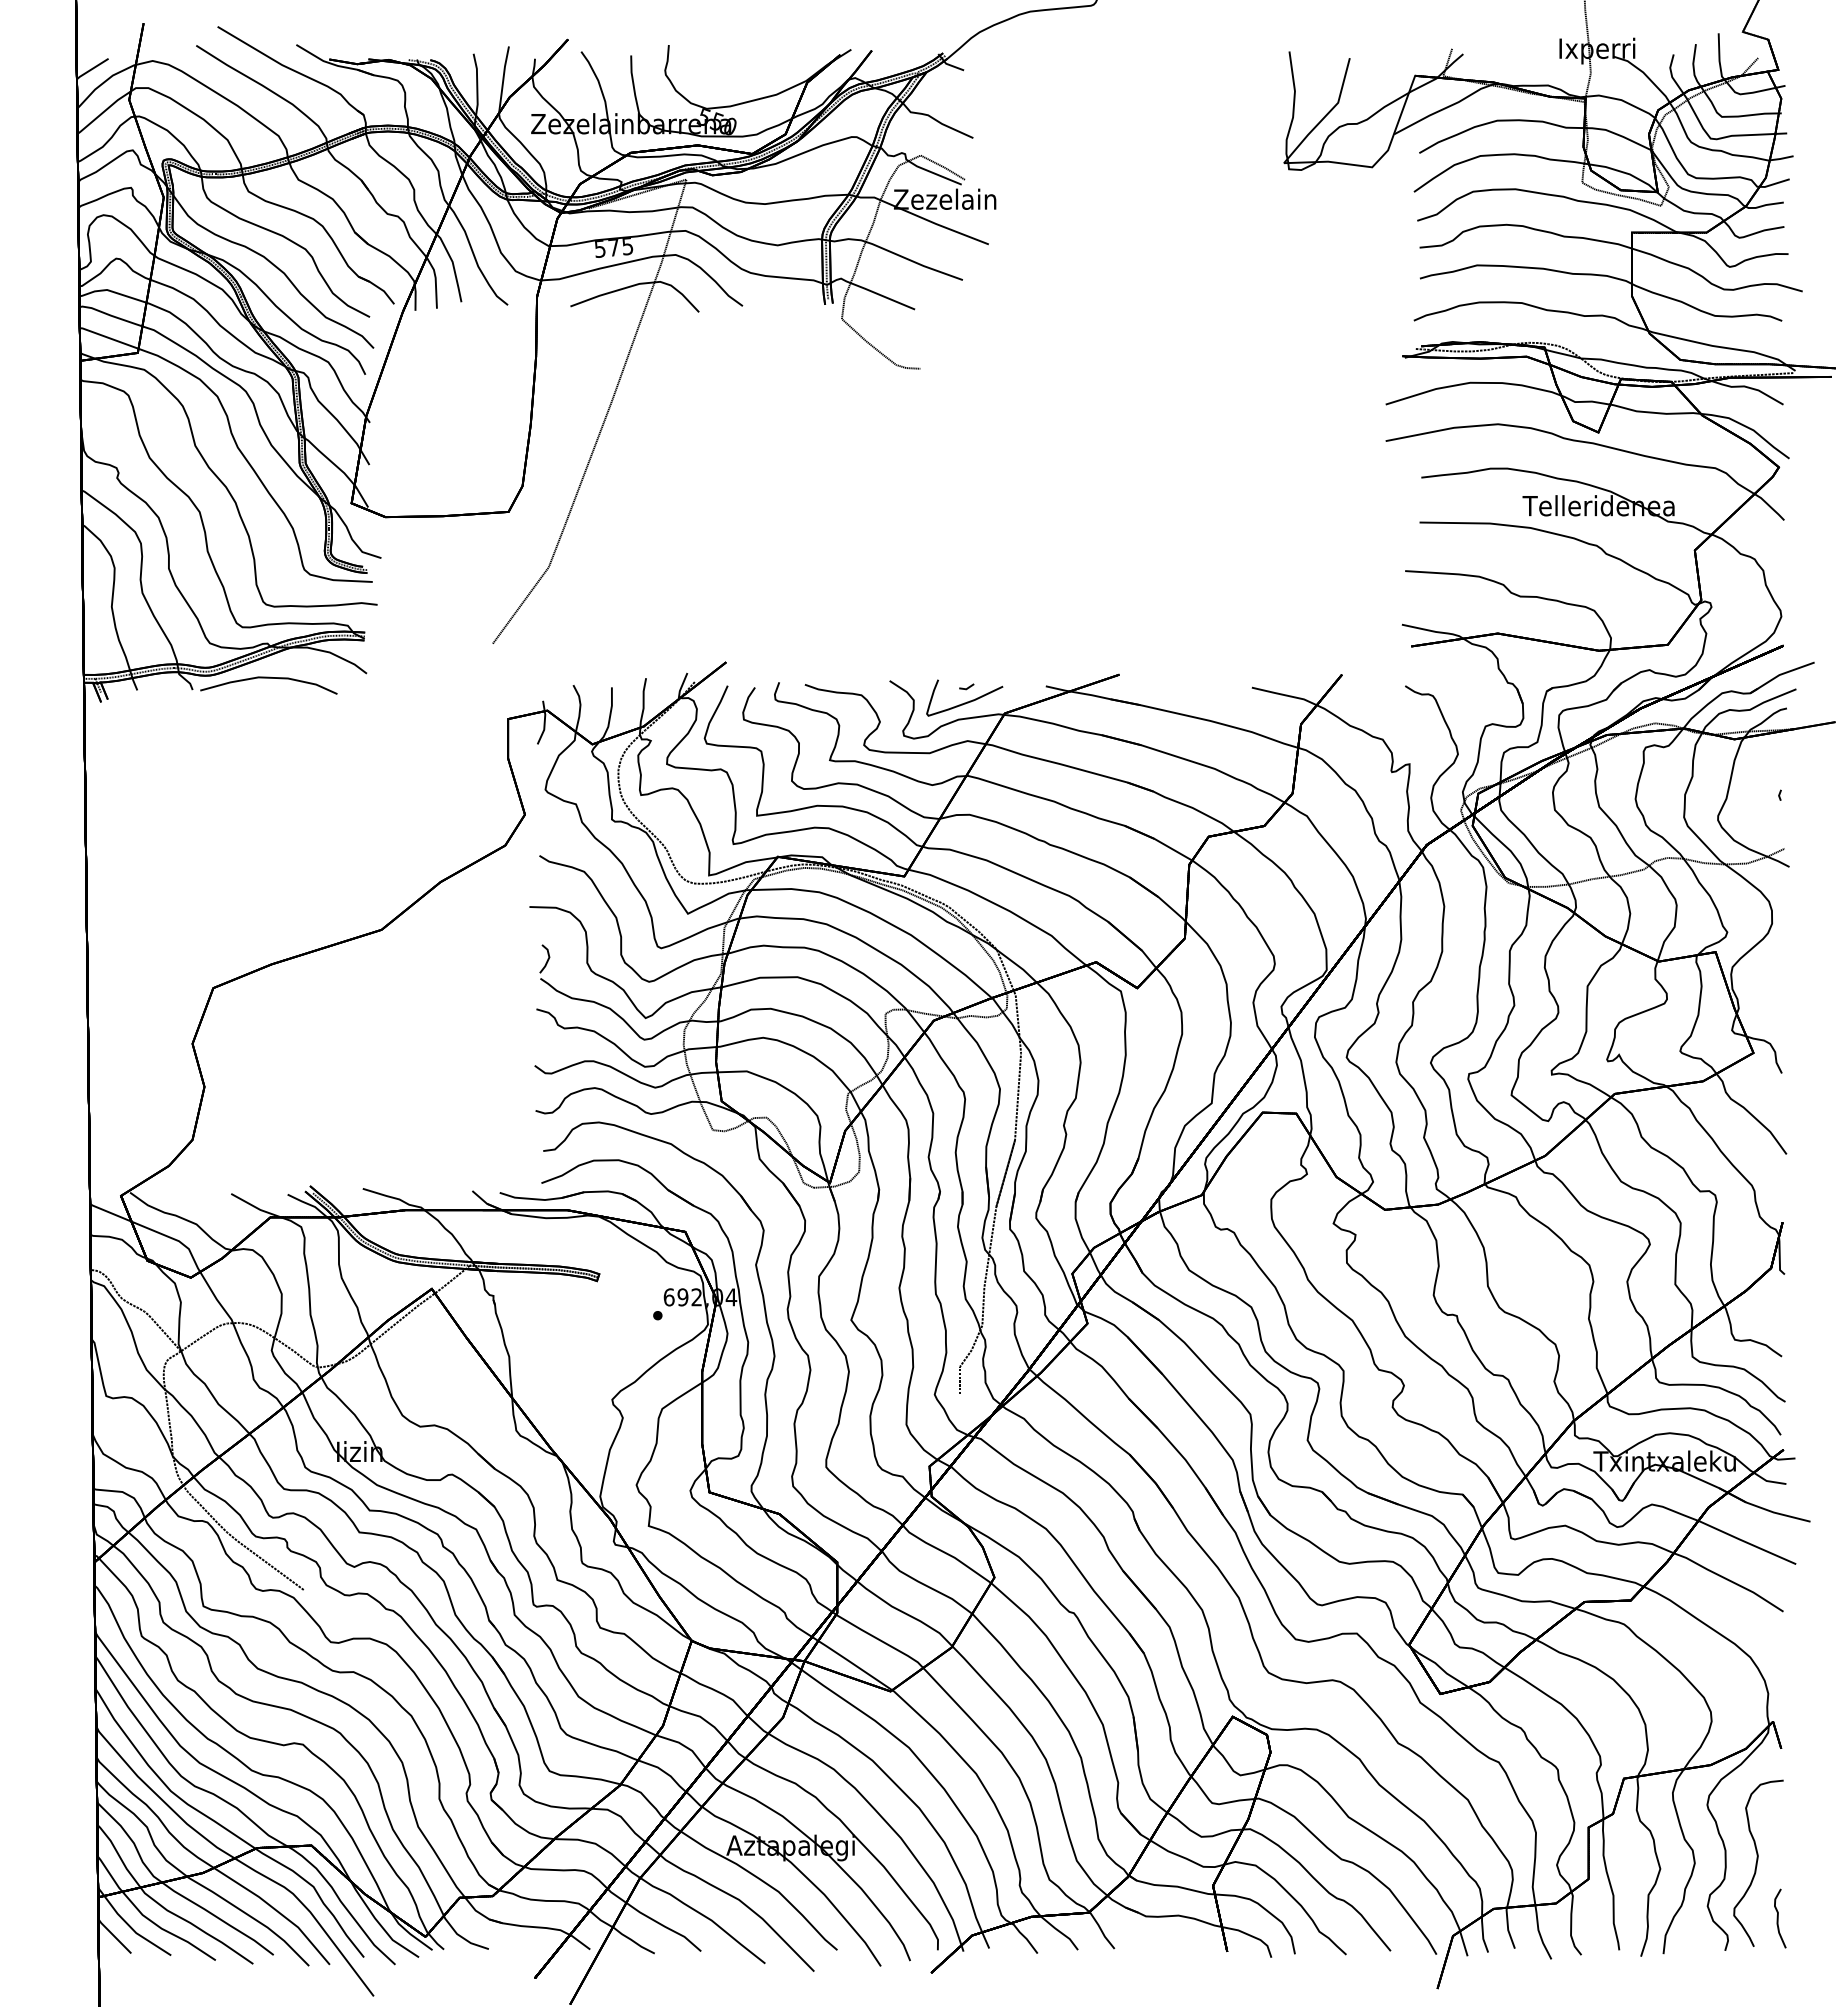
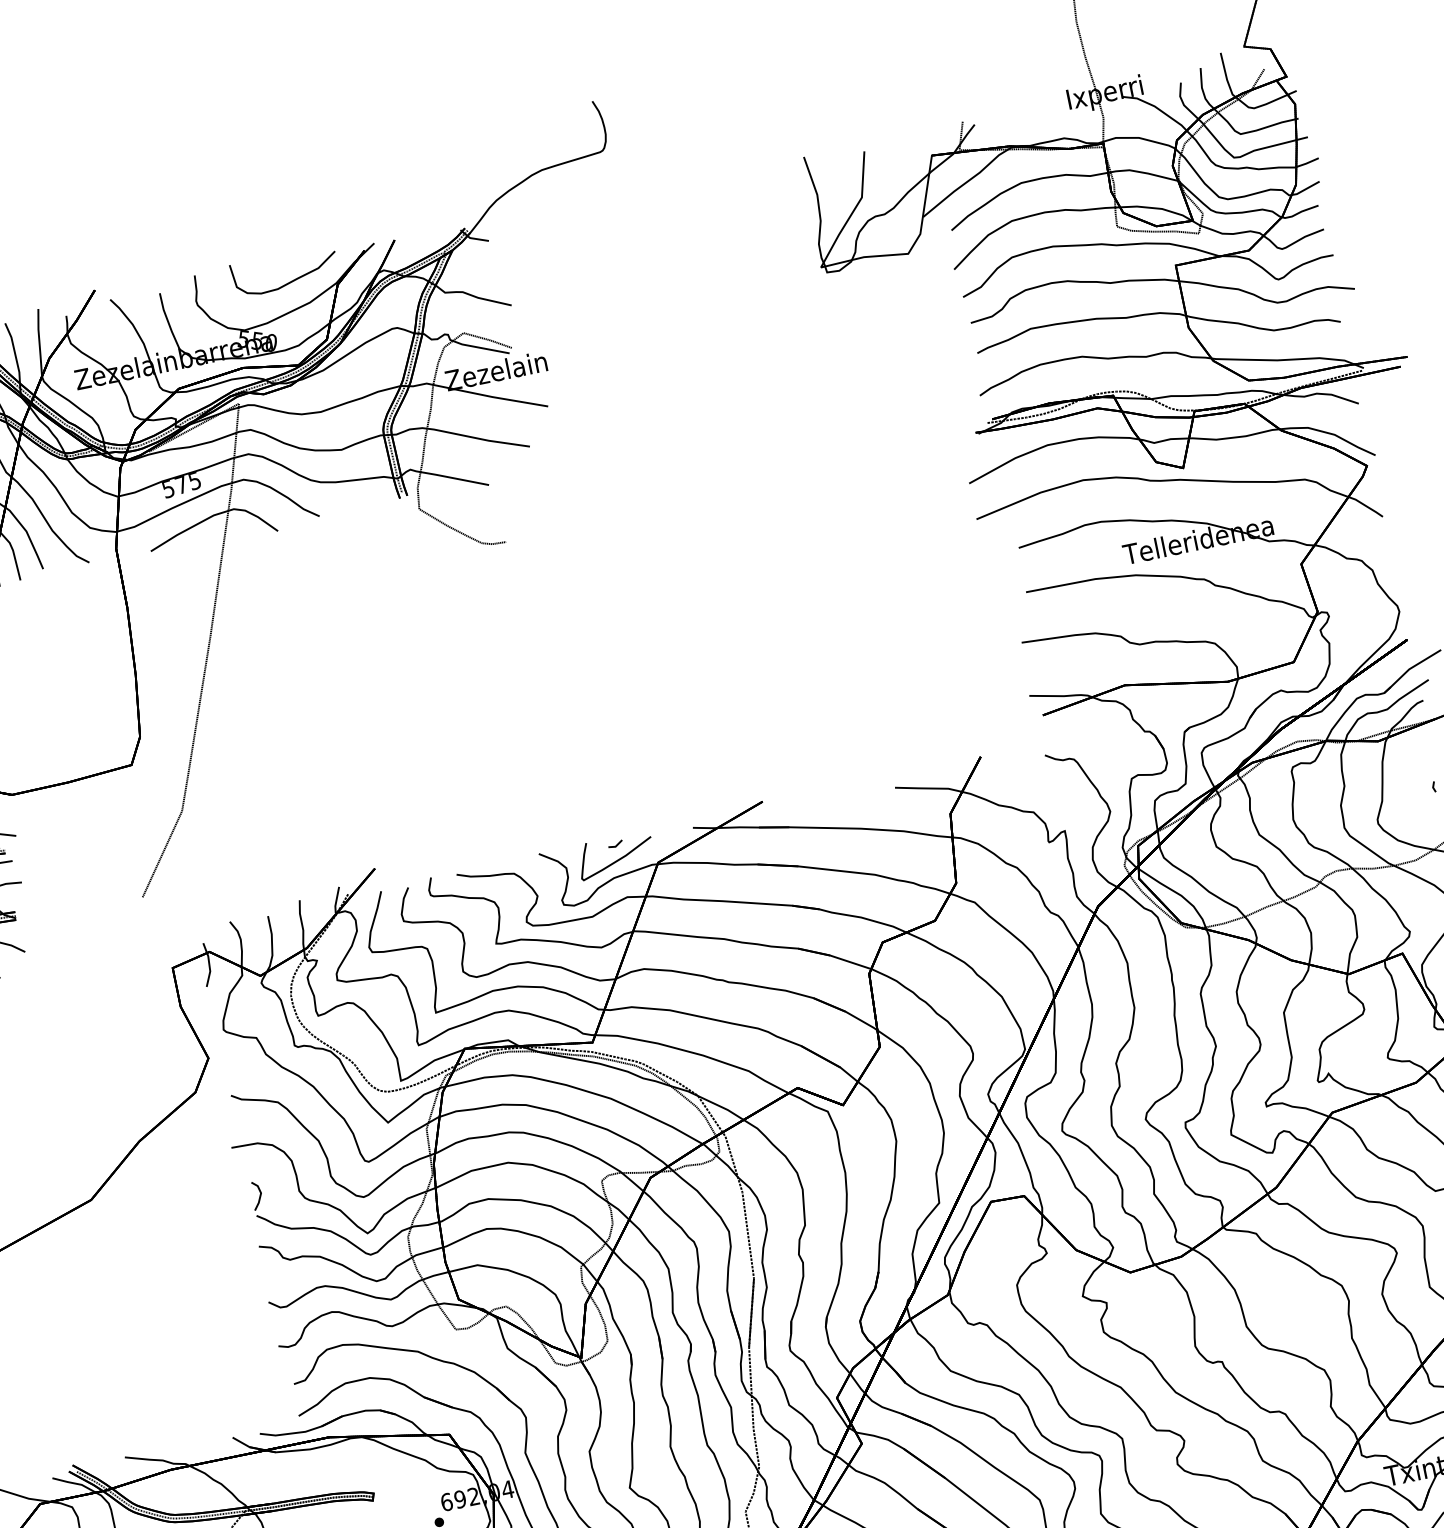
curve: (762, 69) -> (291, 280), added

